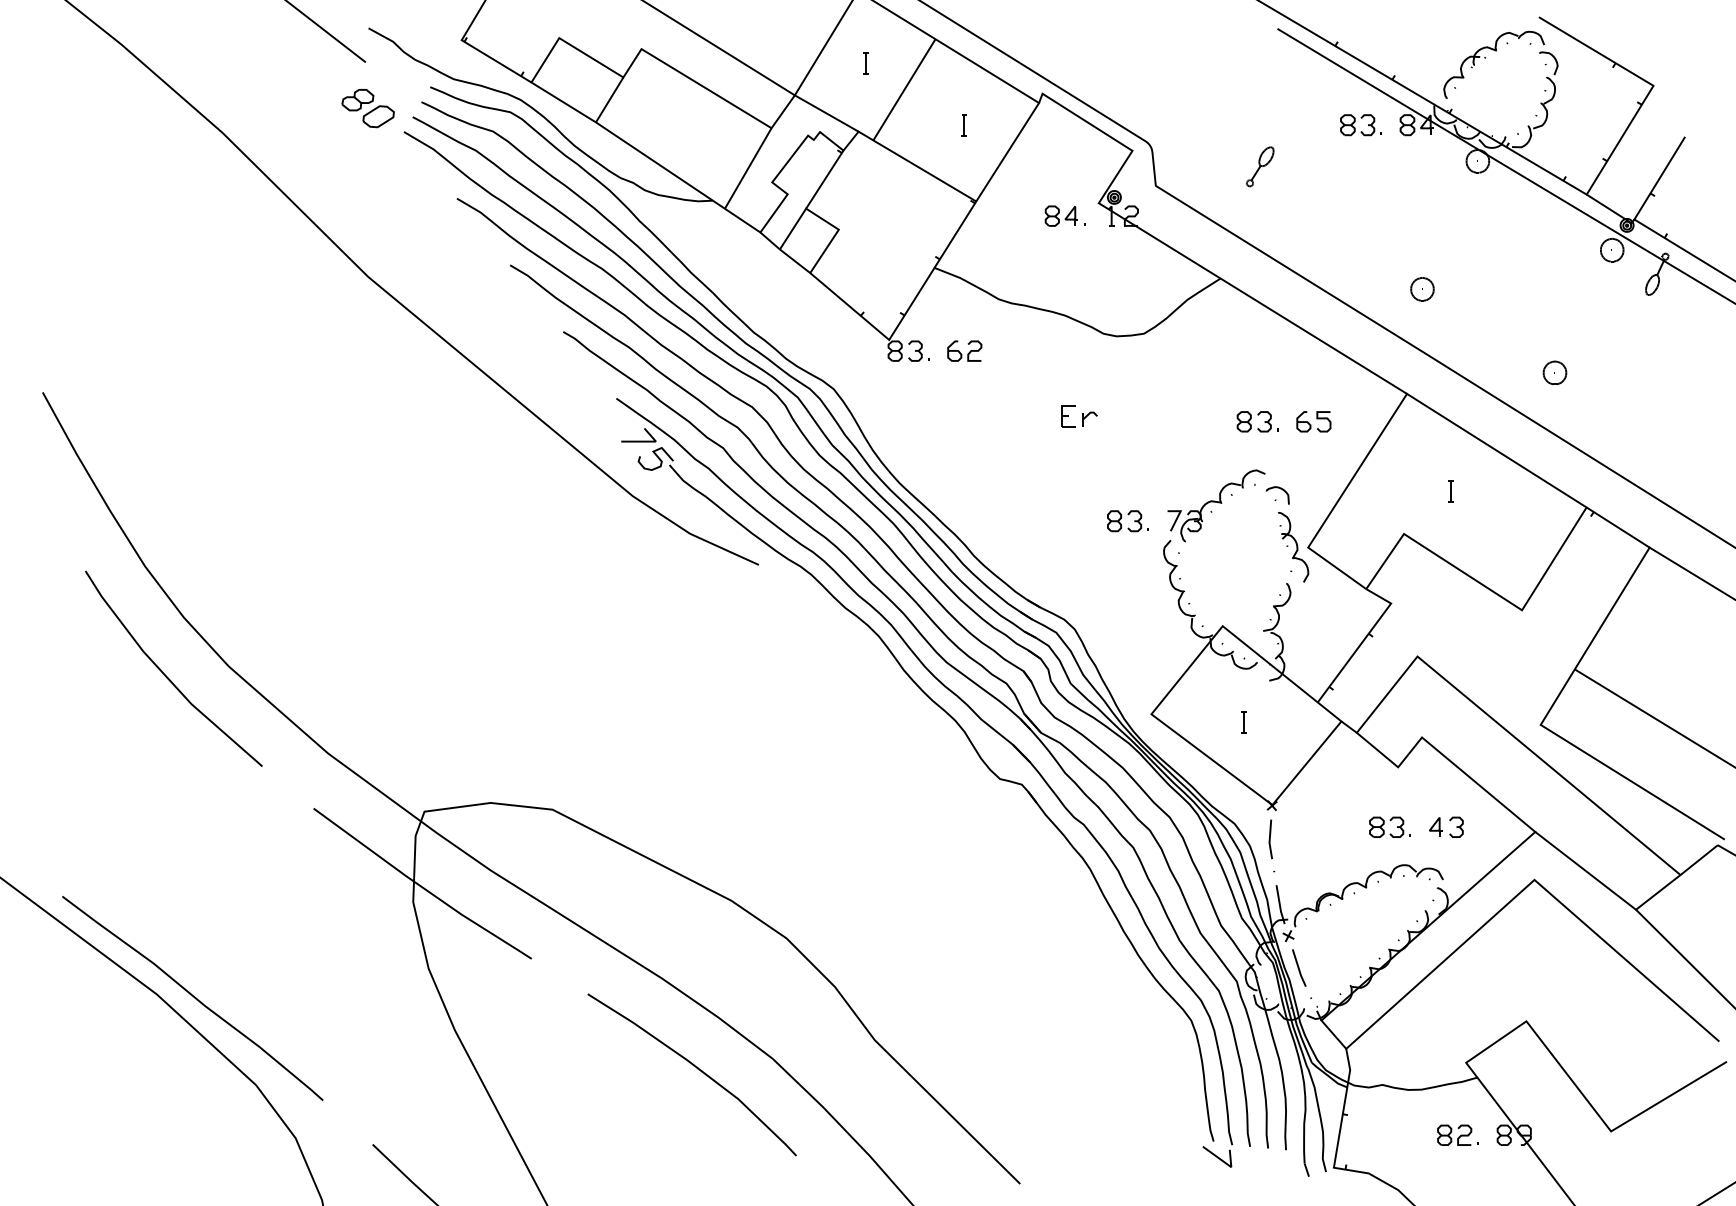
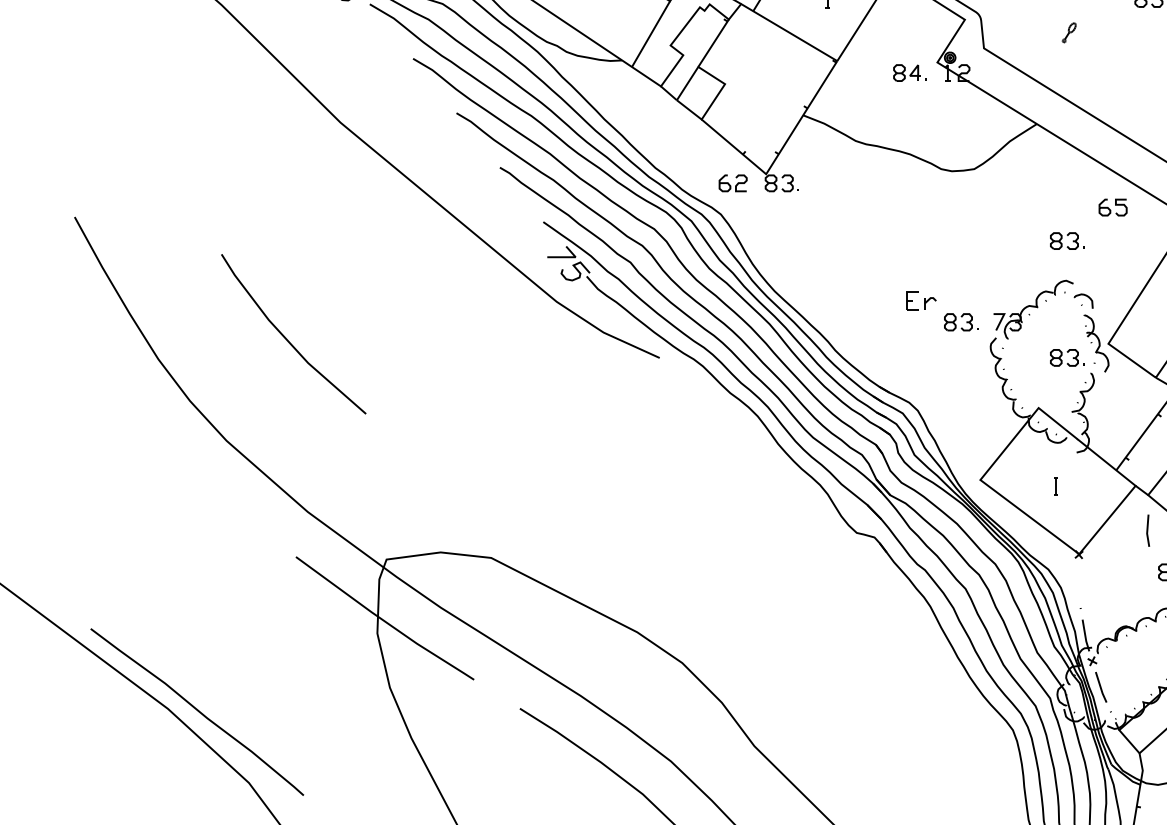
part: (1259, 166) -> (1068, 32), size x0.6
part: (964, 350) -> (732, 182), moved
part: (1079, 416) -> (921, 301), moved
part: (1313, 421) -> (1112, 207), moved
part: (1257, 564) -> (1067, 357), added
line: (166, 675) -> (287, 339), moved
line: (1270, 839) -> (1147, 530), moved

